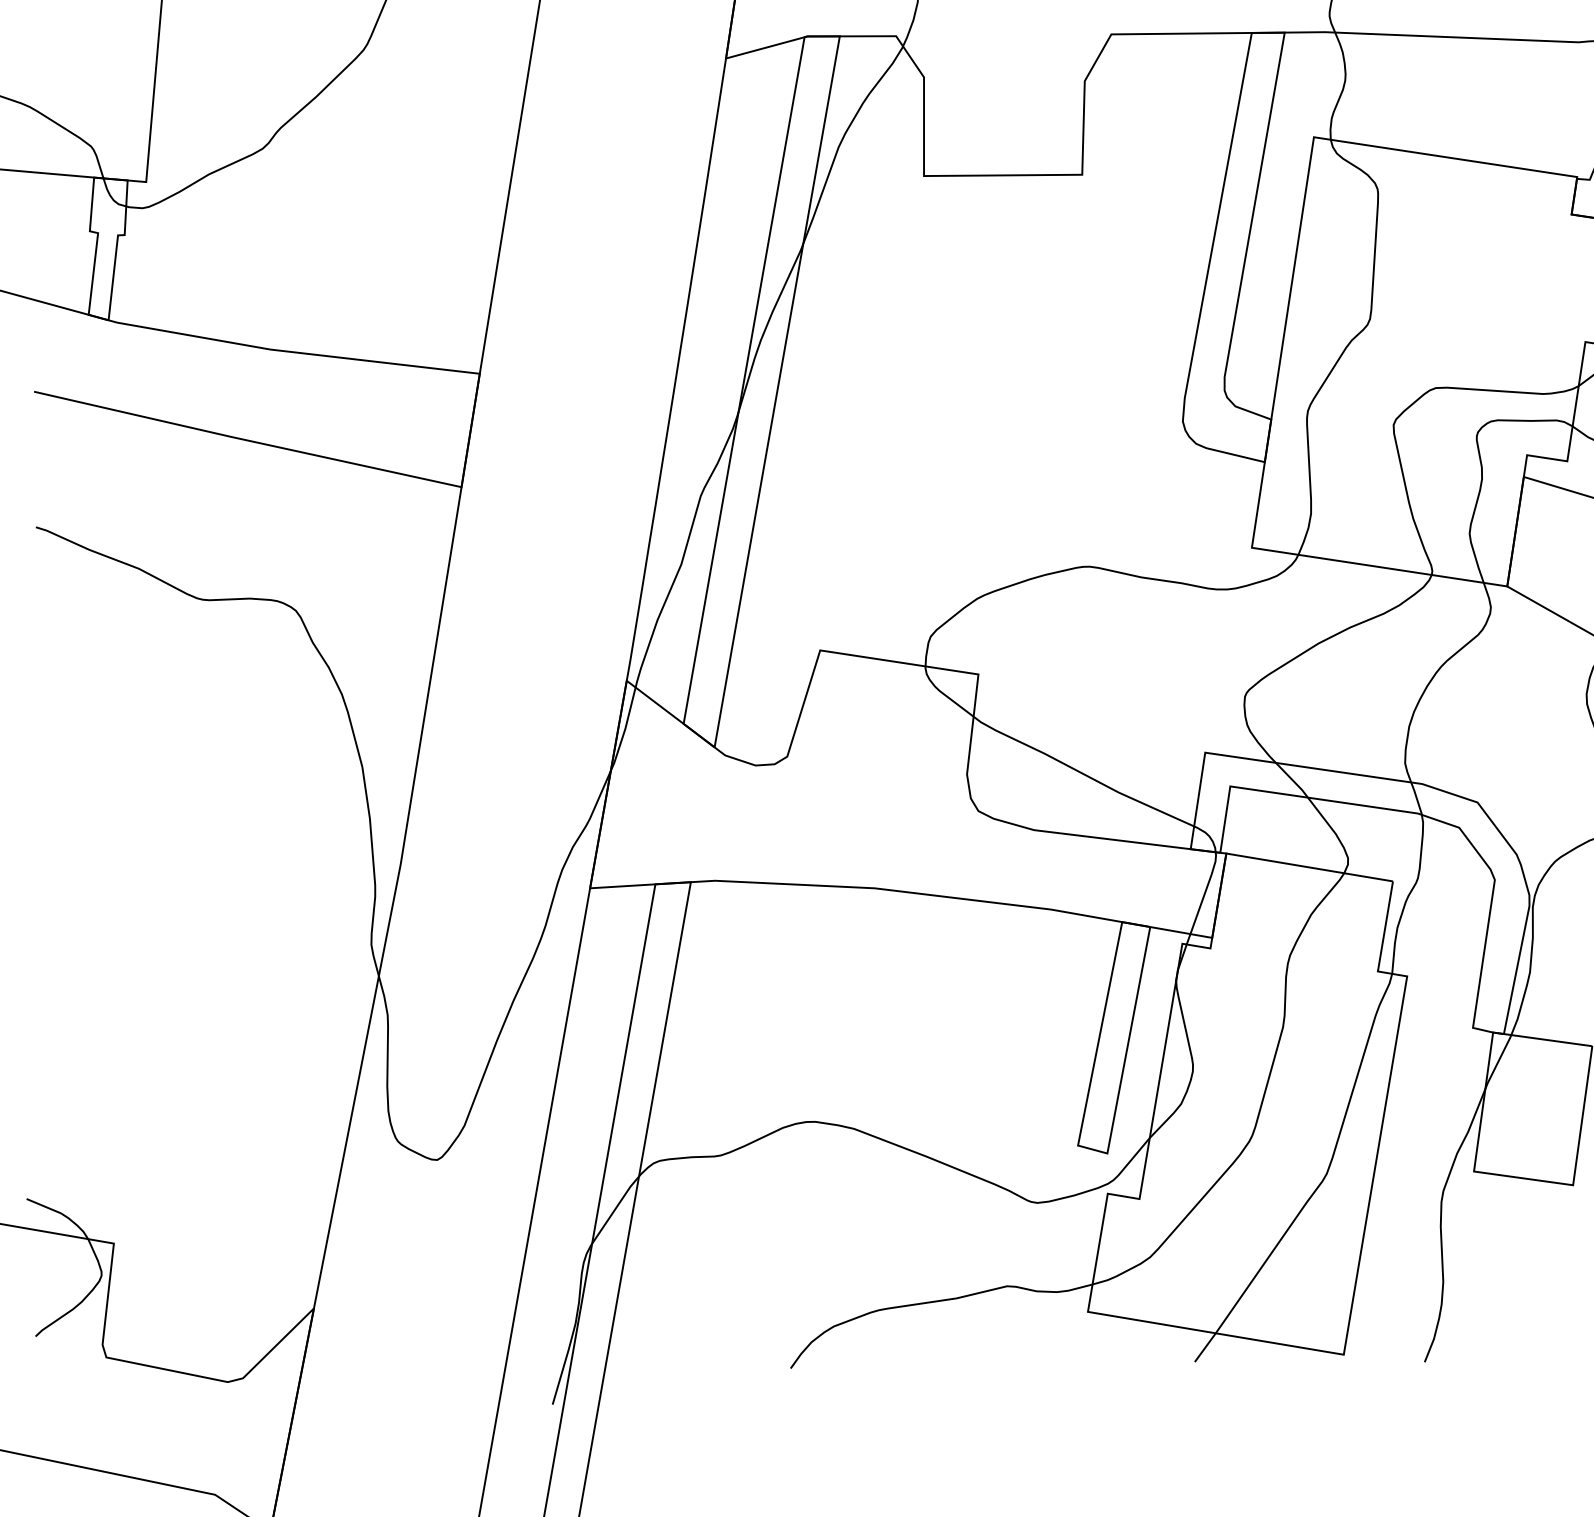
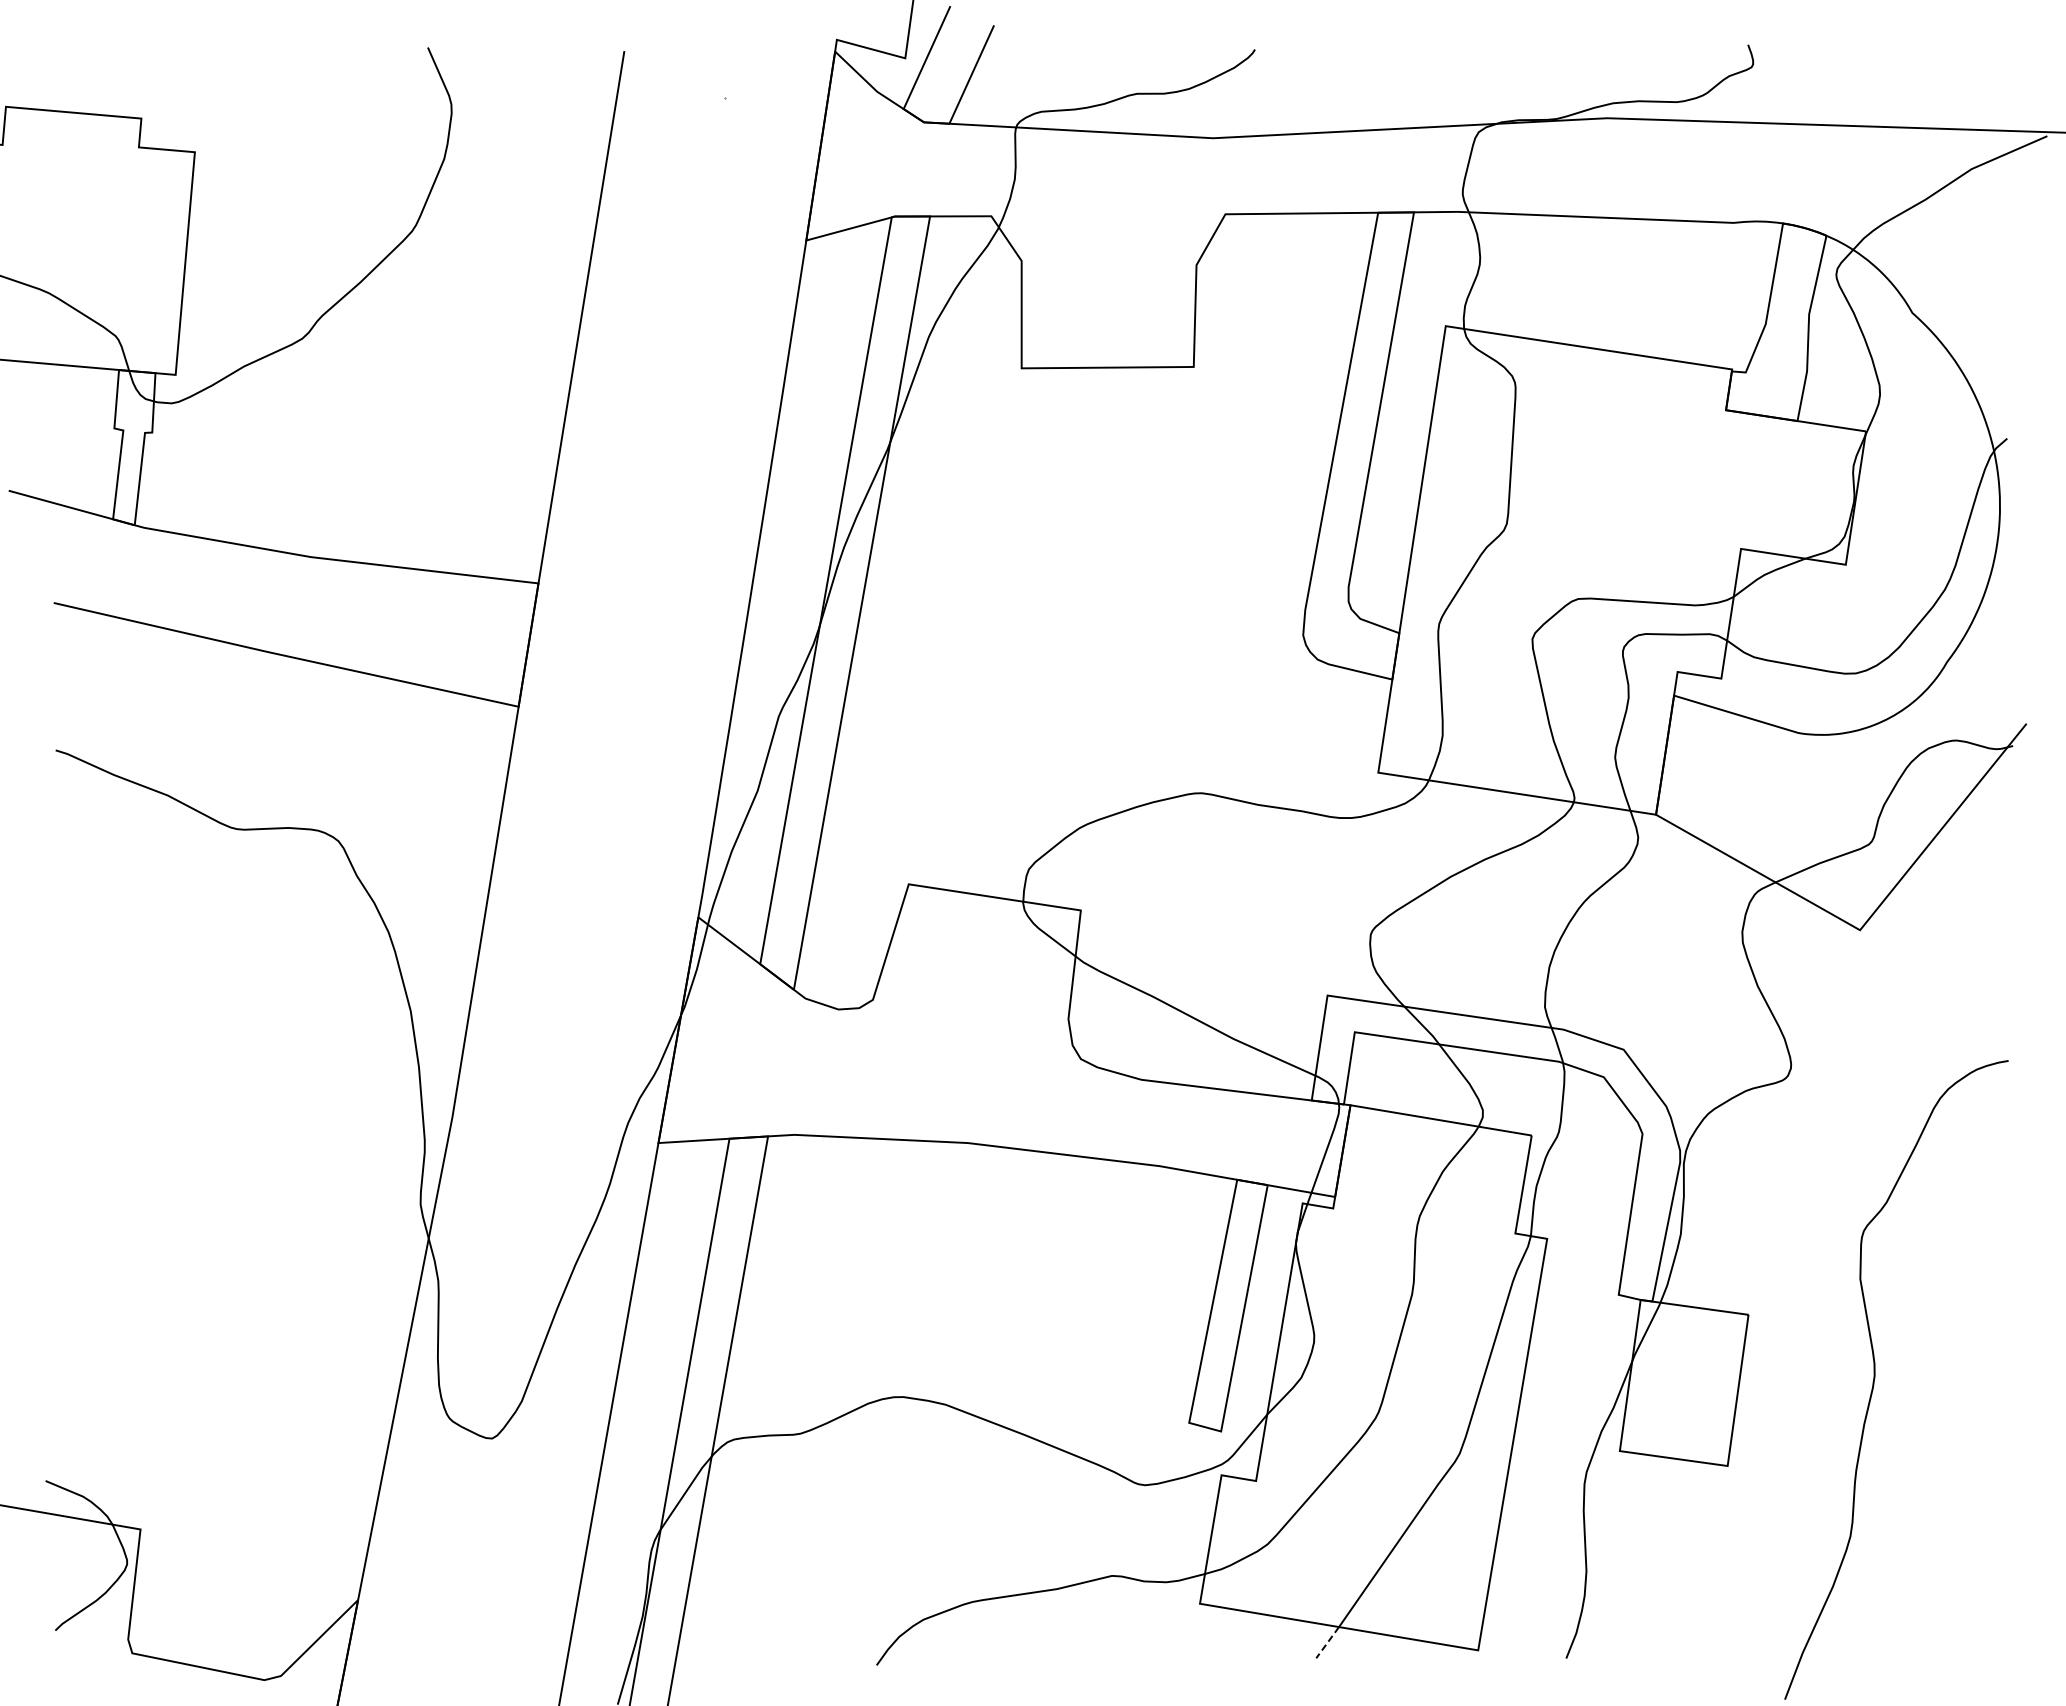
line: (1205, 1348) -> (1327, 1643), solid -> dashed

